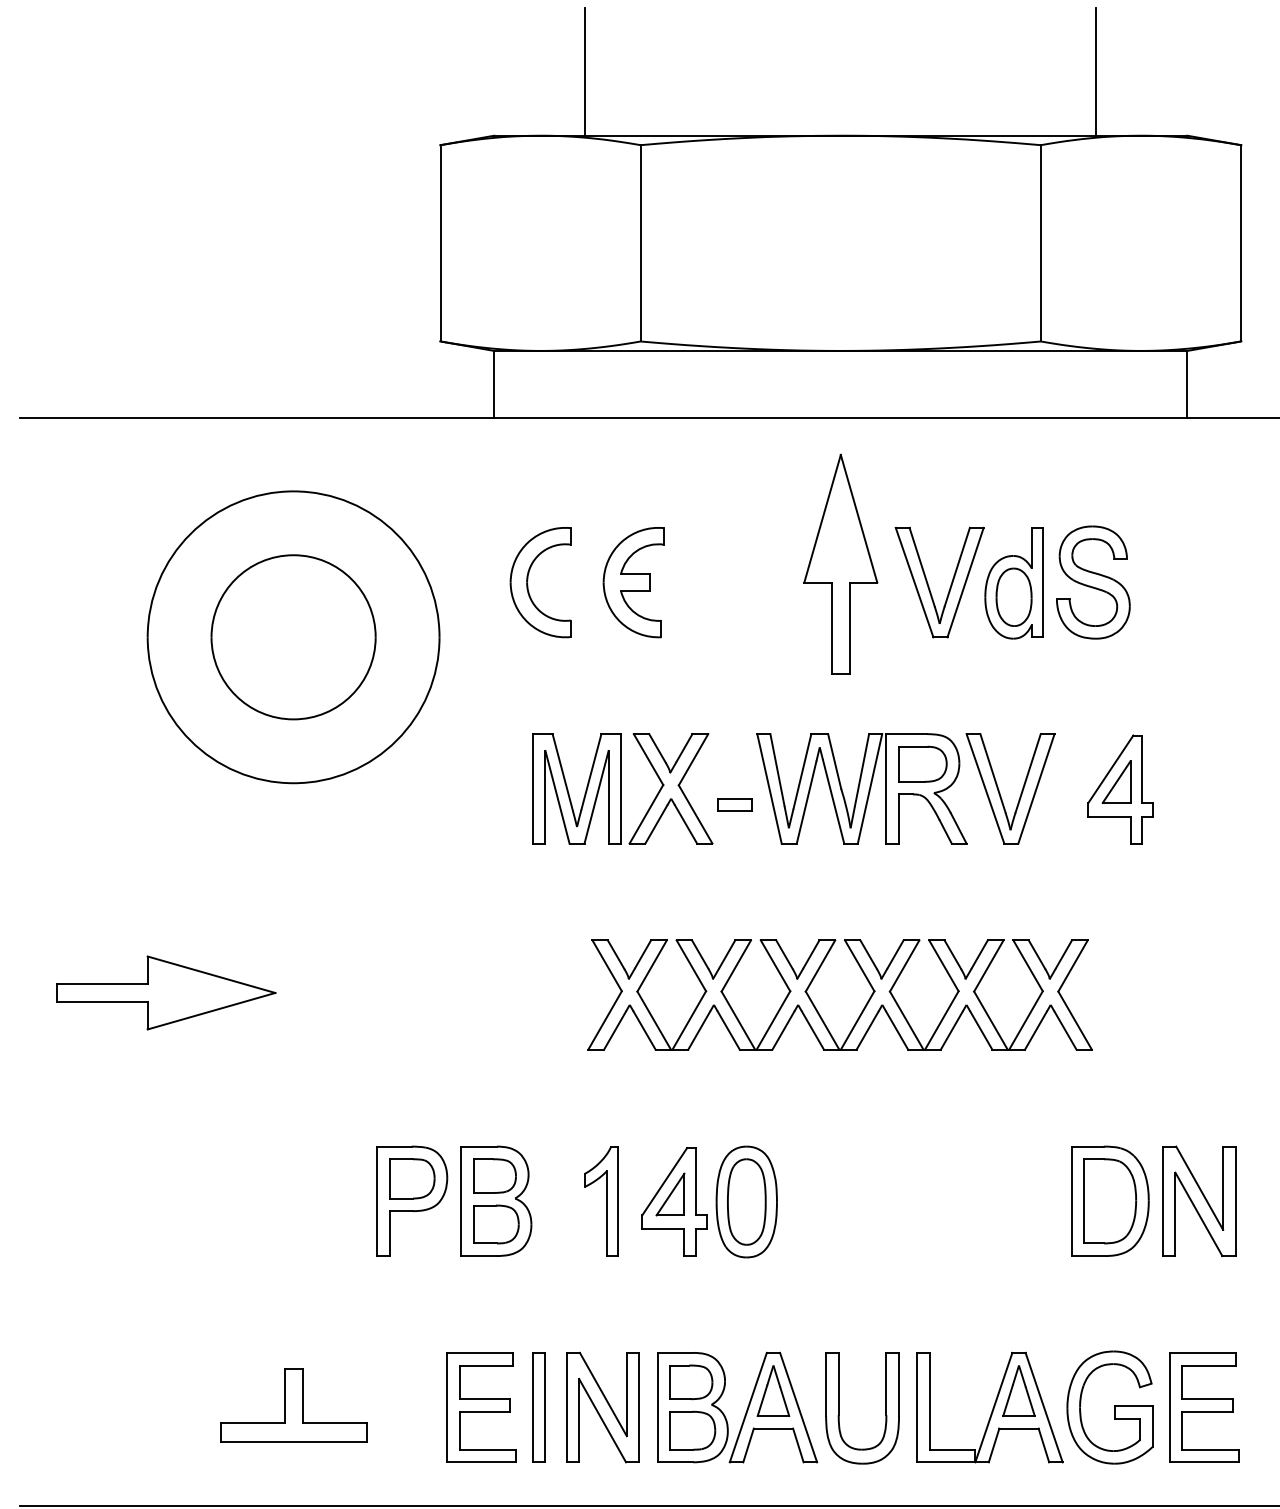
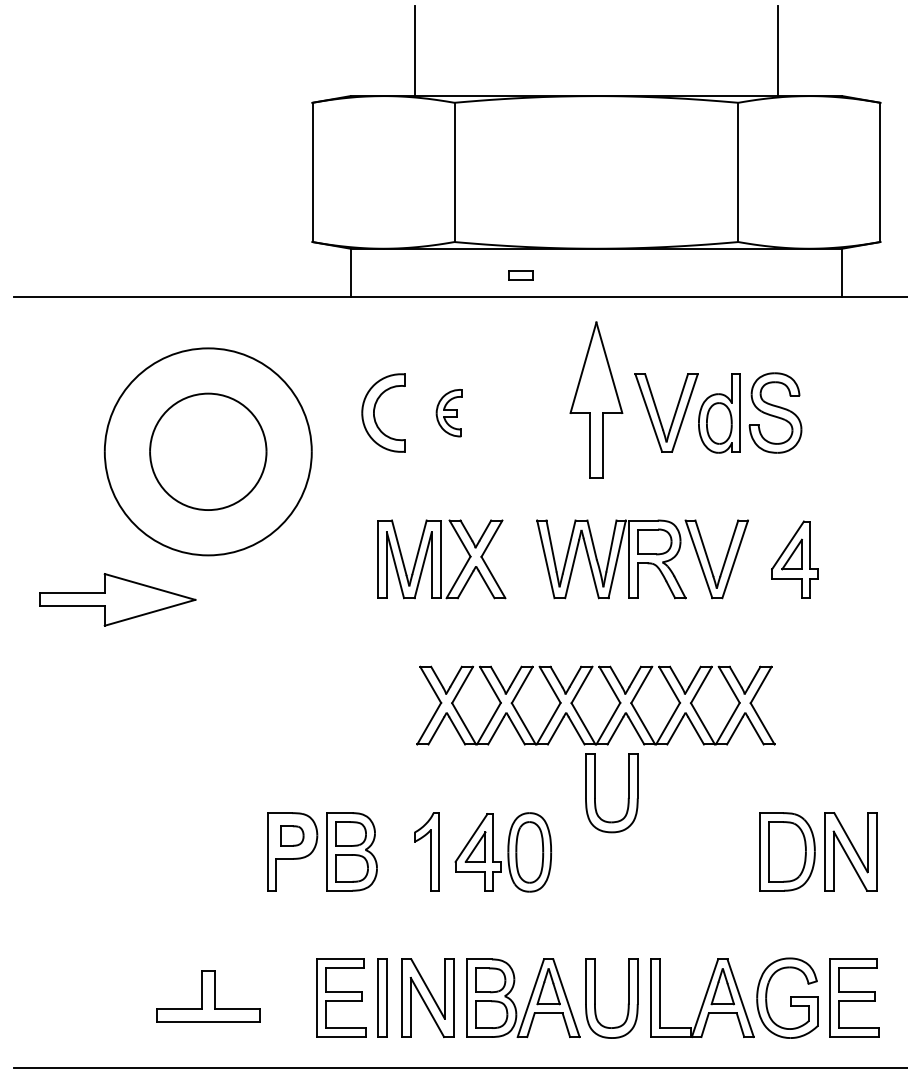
part: (633, 582) -> (449, 413), size x0.6
part: (734, 804) -> (521, 274), moved
part: (166, 992) -> (118, 599), moved
part: (839, 1118) -> (595, 793), added
part: (412, 1178) -> (292, 835), size x0.7

